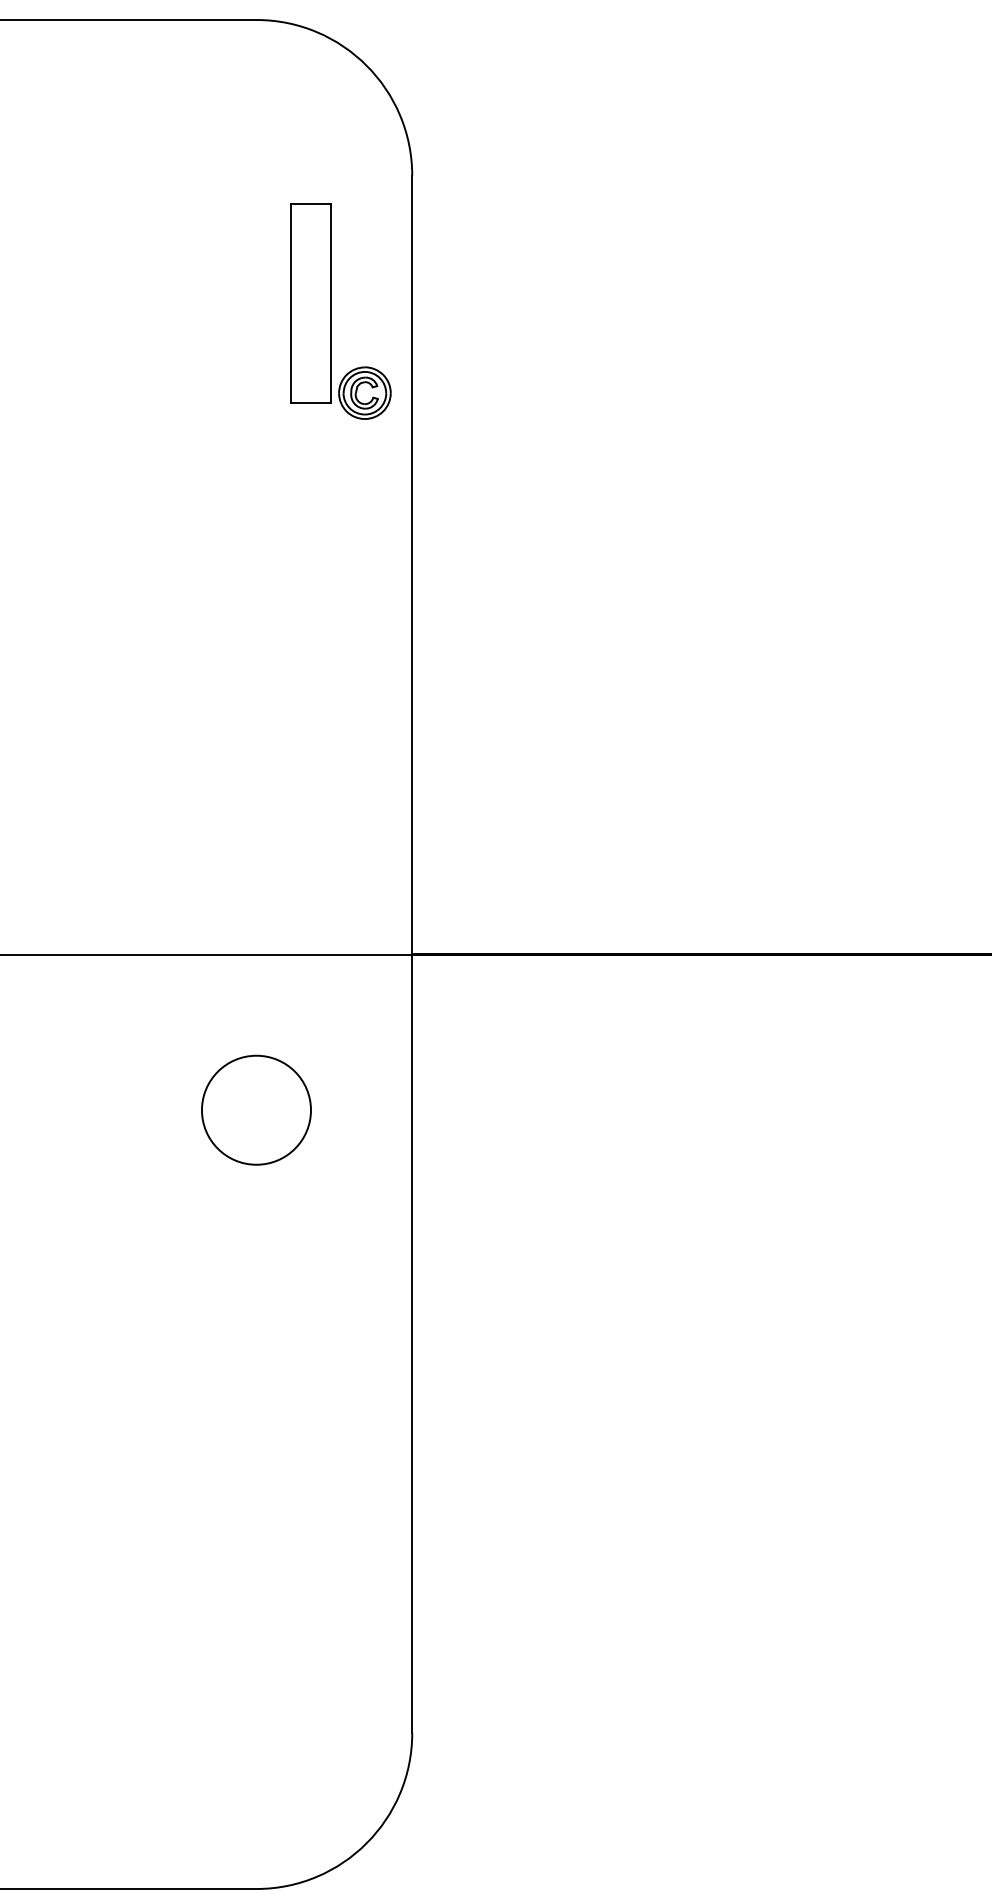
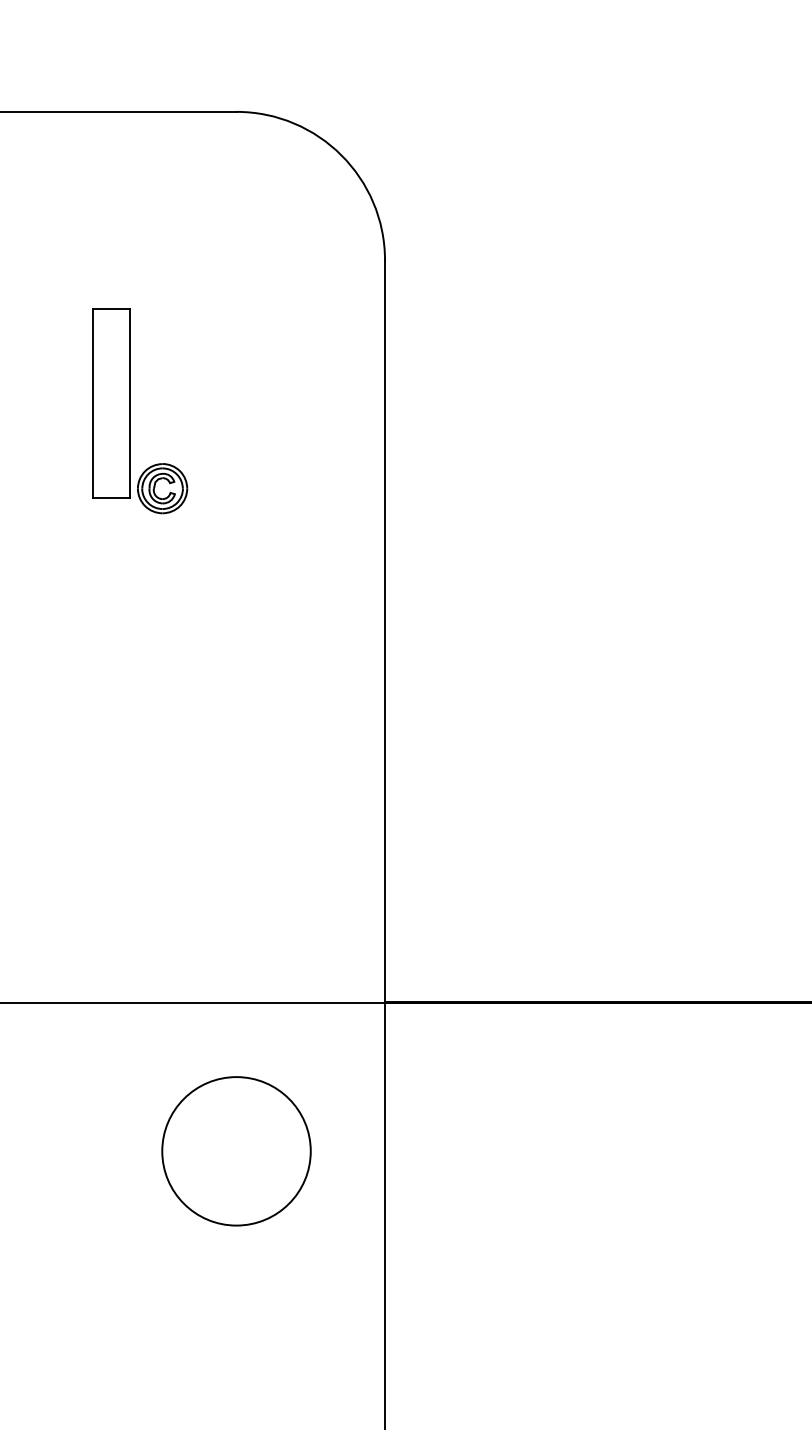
part: (331, 311) -> (130, 410), moved
circle: (256, 1110) -> (236, 1151), size x1.43

